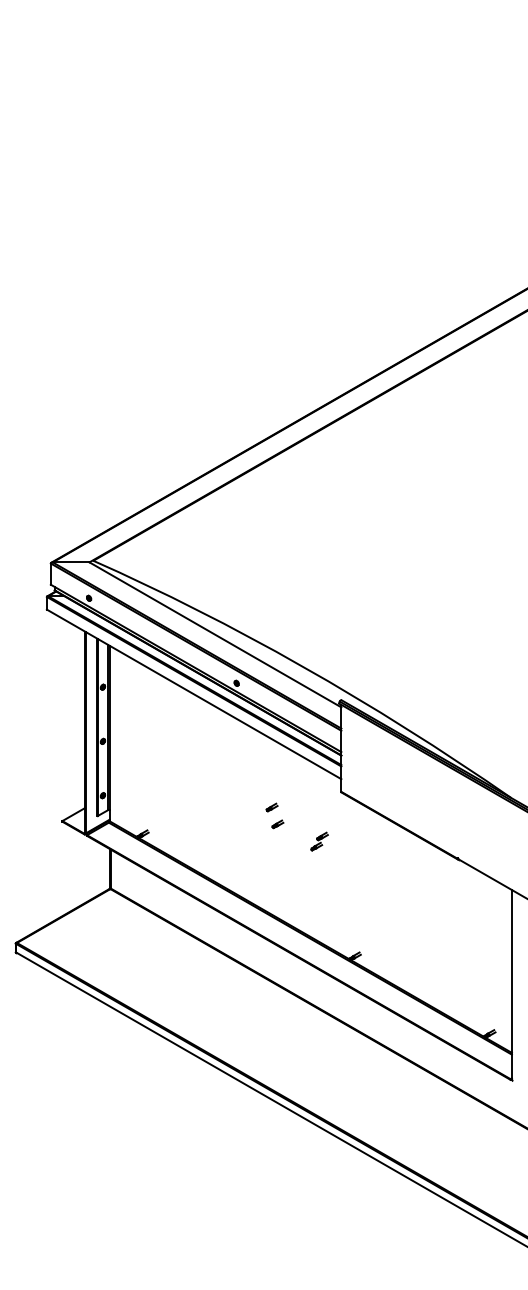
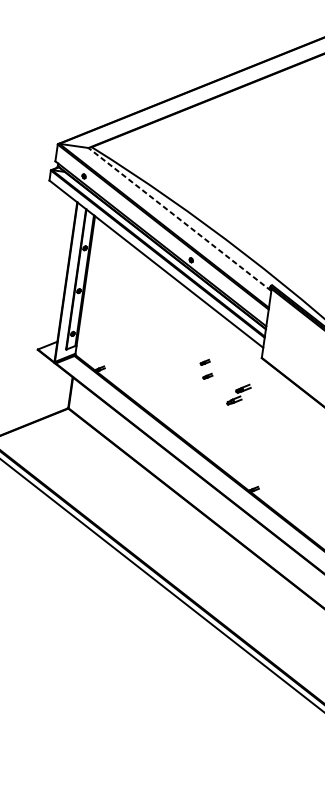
line: (215, 634) -> (180, 219), solid -> dashed
part: (319, 841) -> (238, 394), size x1.6

